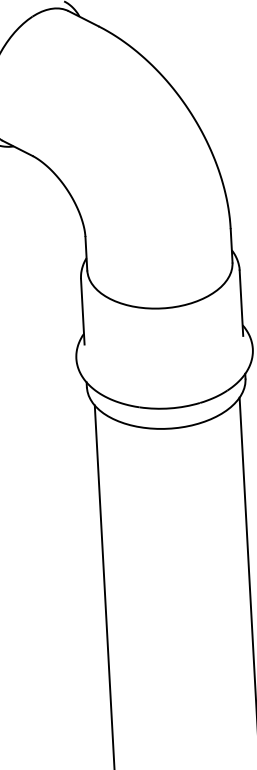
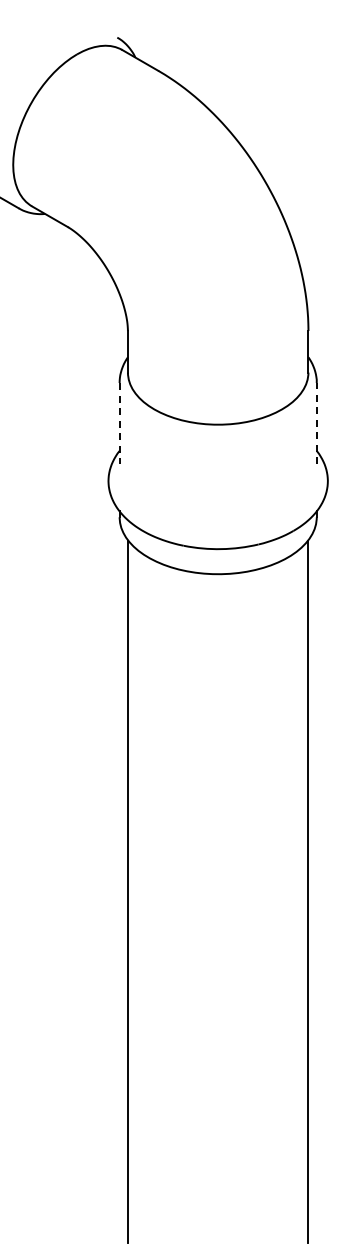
line: (241, 303) -> (316, 423), solid -> dashed
line: (82, 311) -> (119, 423), solid -> dashed

